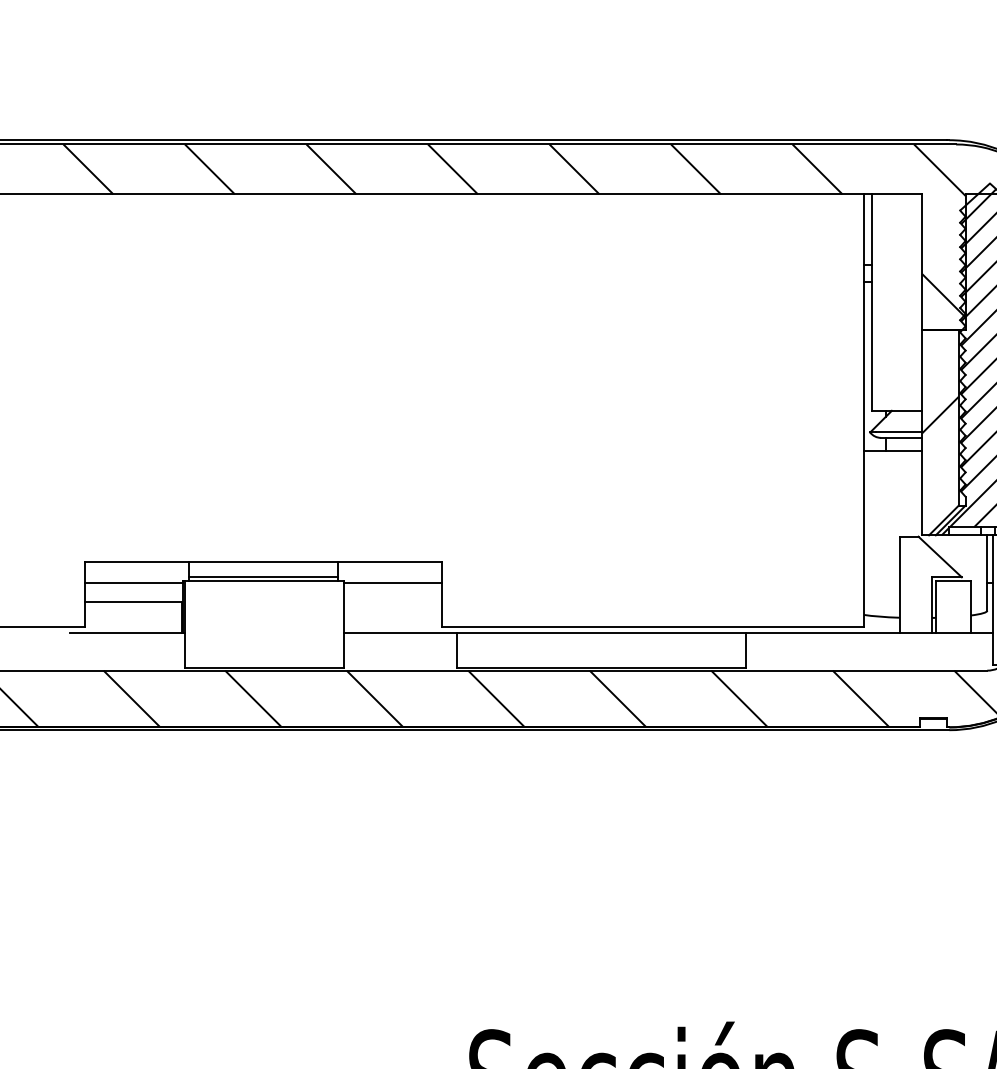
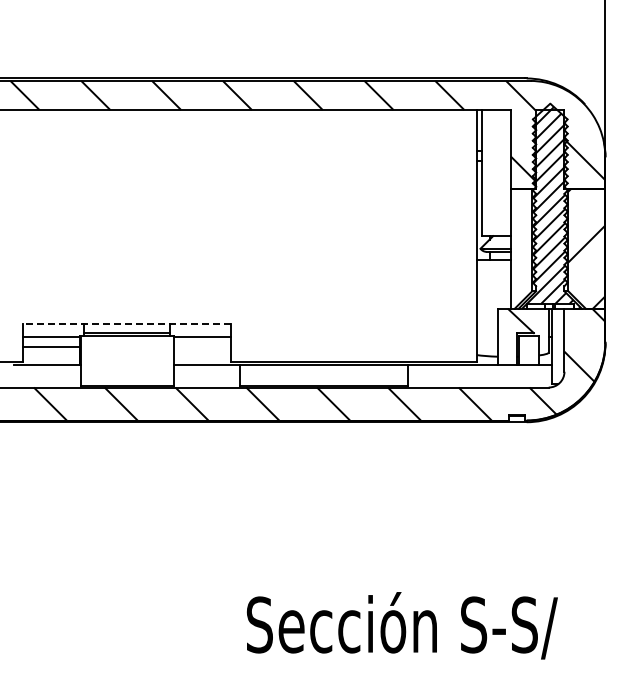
hatch: (940, 414) -> (521, 238), removed
line: (262, 562) -> (126, 324), solid -> dashed

